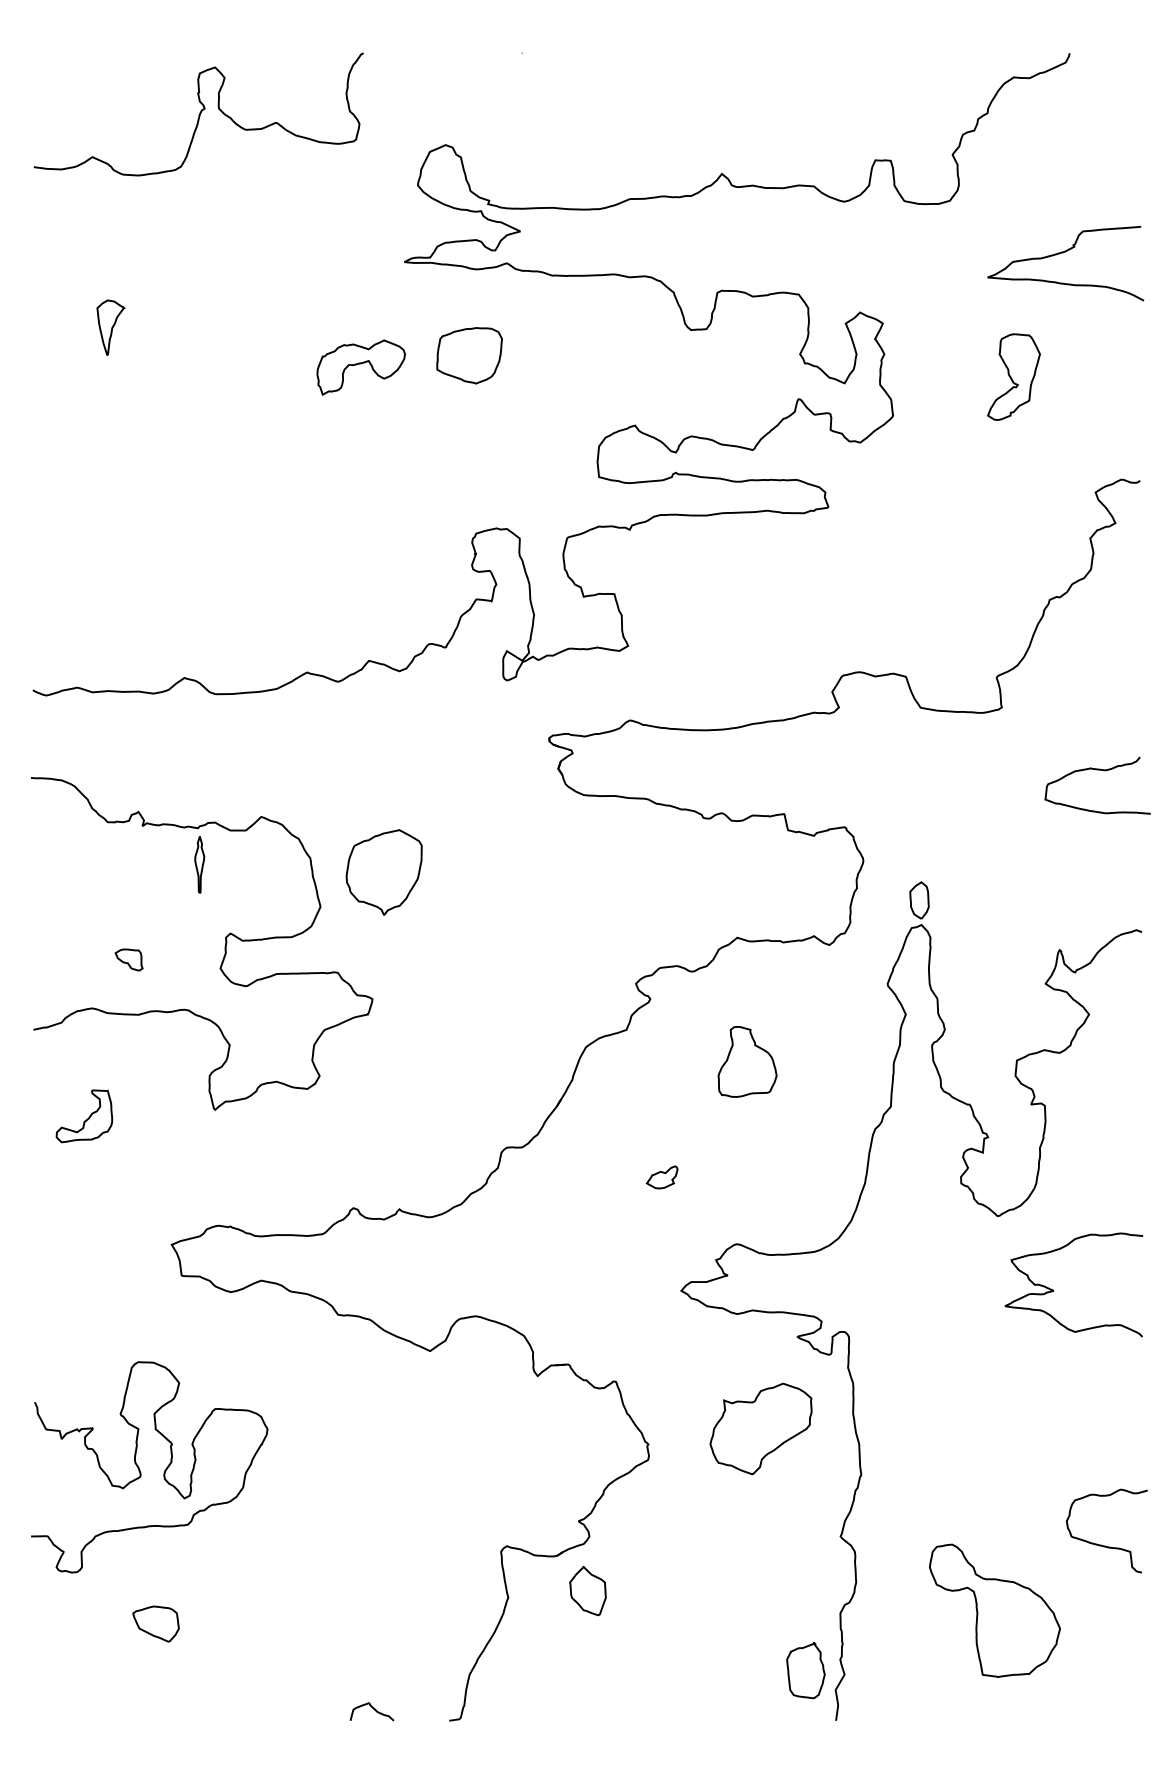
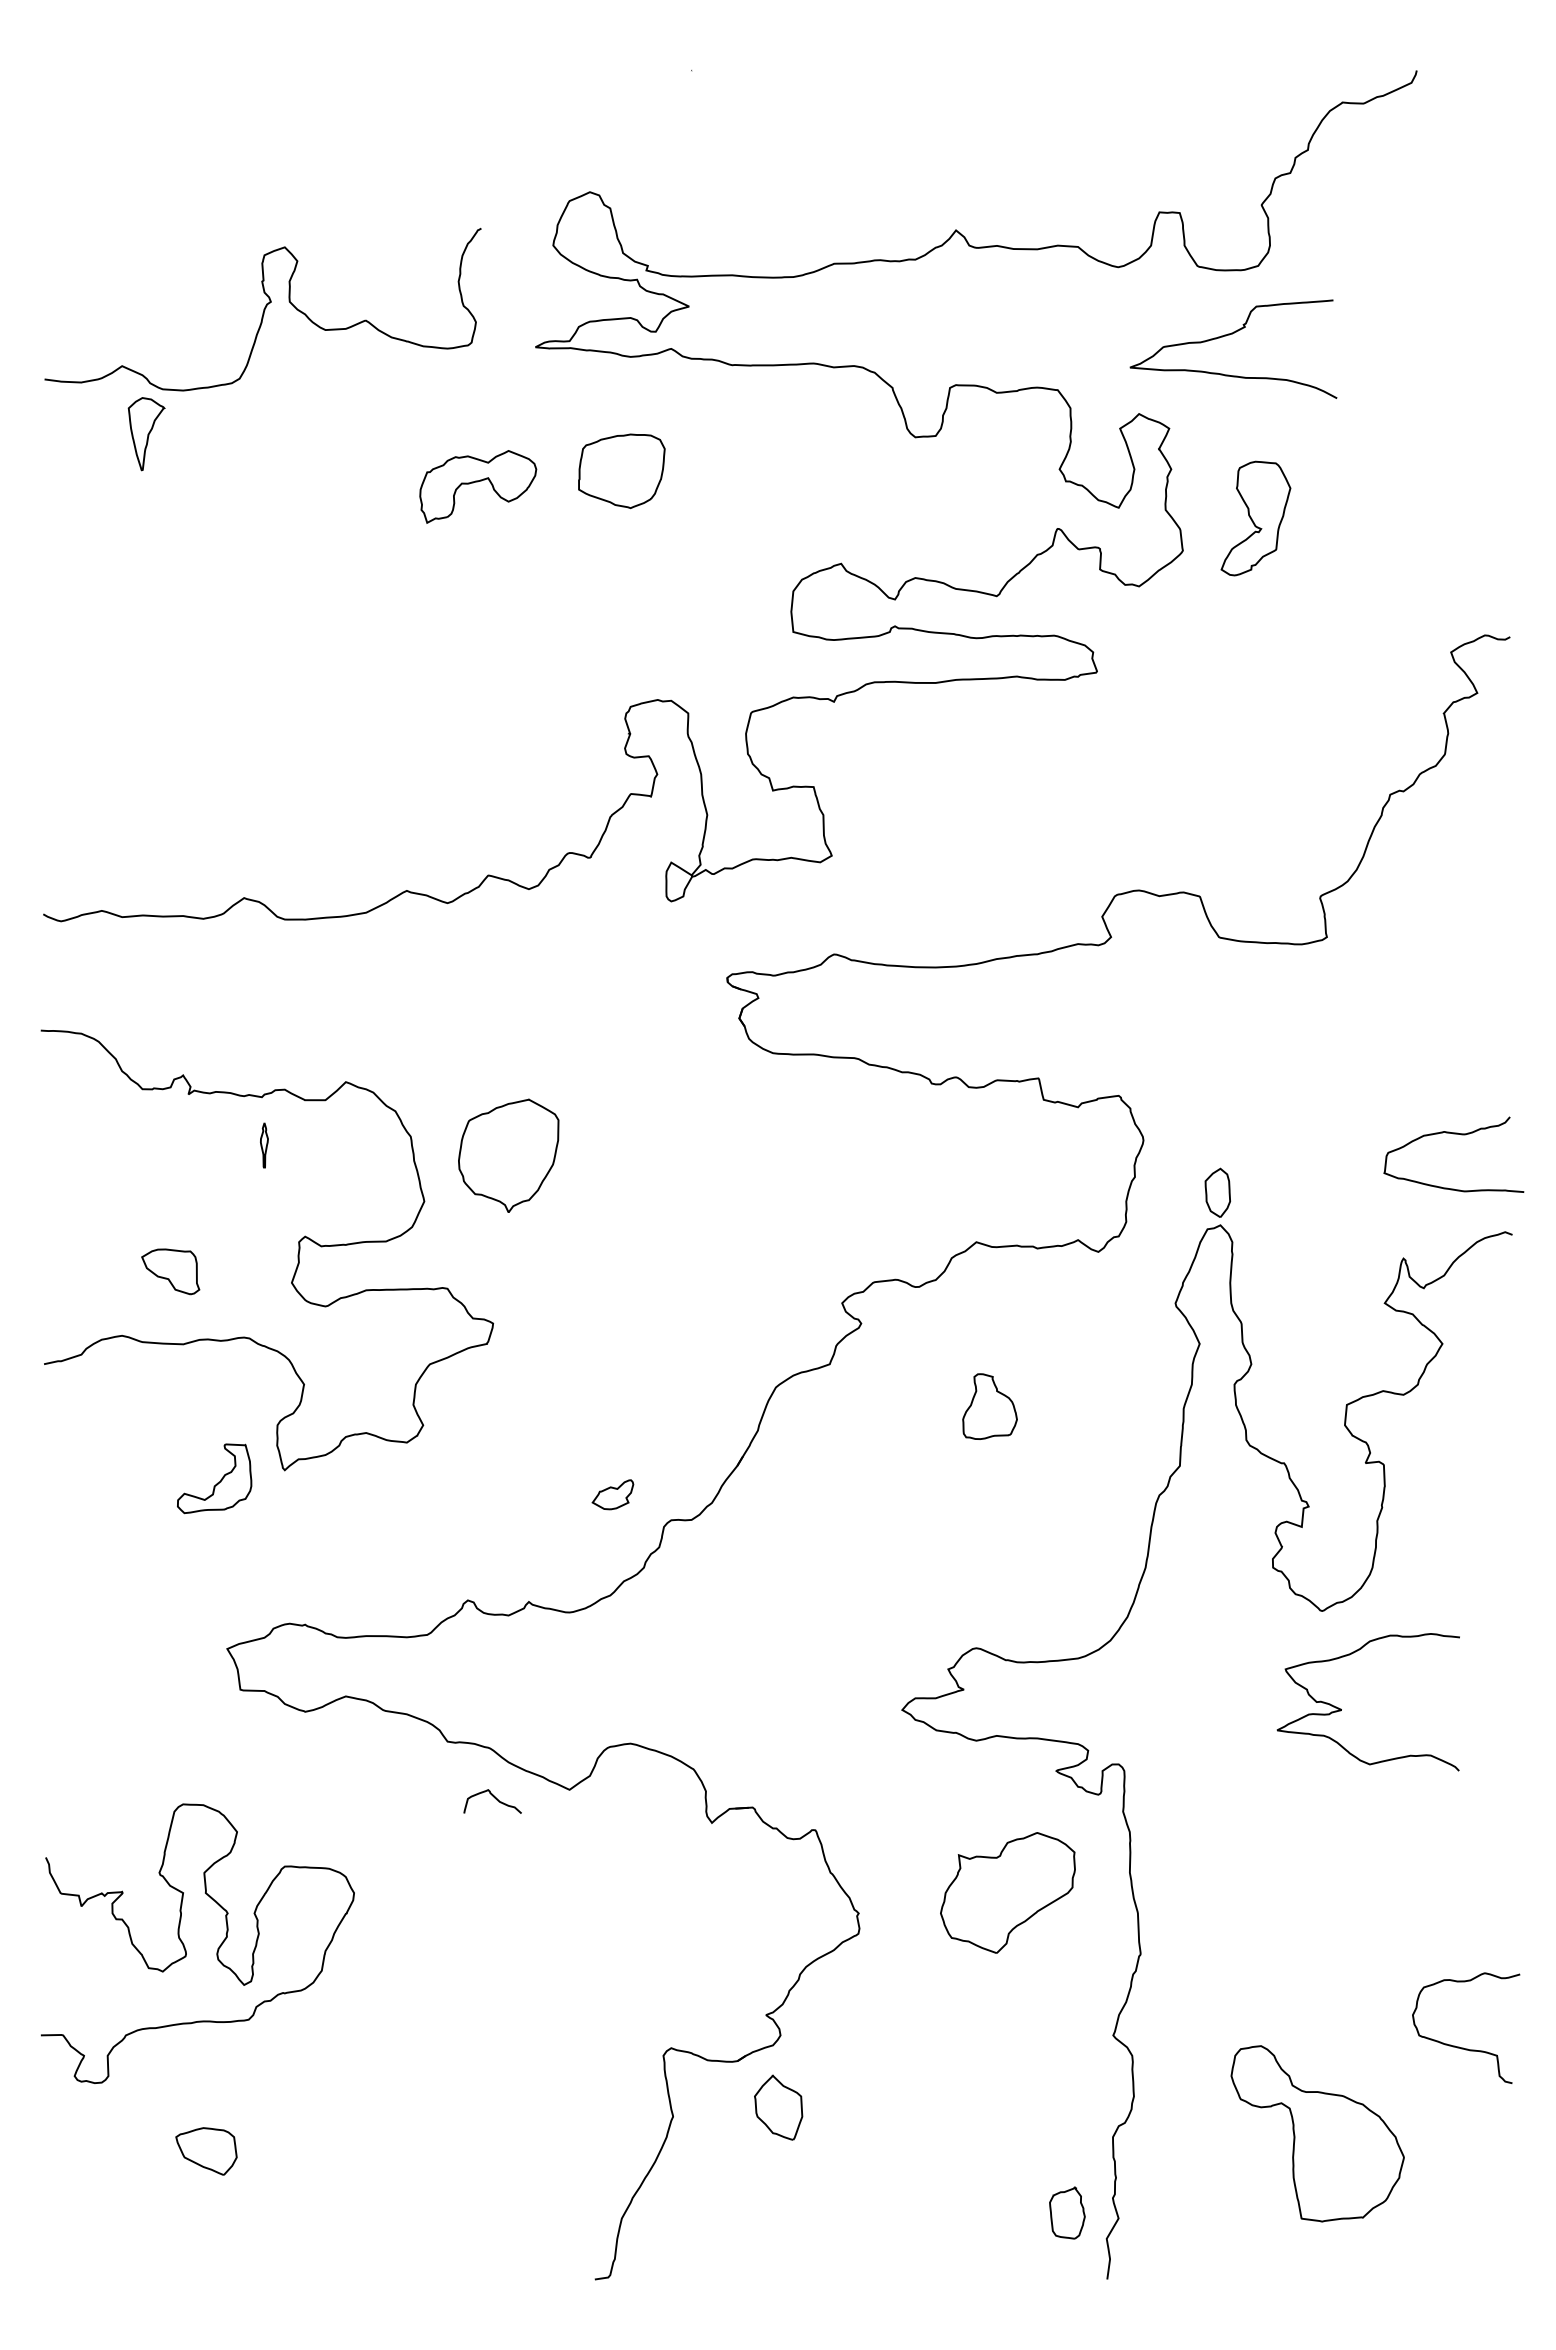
curve: (199, 114) -> (263, 309), moved
curve: (1062, 253) -> (1229, 335), moved
part: (1013, 377) -> (1255, 518), moved
curve: (1097, 770) -> (1453, 1134), moved
part: (199, 864) -> (264, 1145), size x0.6
part: (128, 959) -> (170, 1271), size x1.6
part: (747, 1061) -> (989, 1406), size x0.7
part: (84, 1116) -> (214, 1478), moved
part: (661, 1177) -> (612, 1494), moved
curve: (1053, 1289) -> (1341, 1708), moved
part: (806, 1670) -> (1067, 2212), size x0.7
curve: (373, 1709) -> (494, 1798), moved

